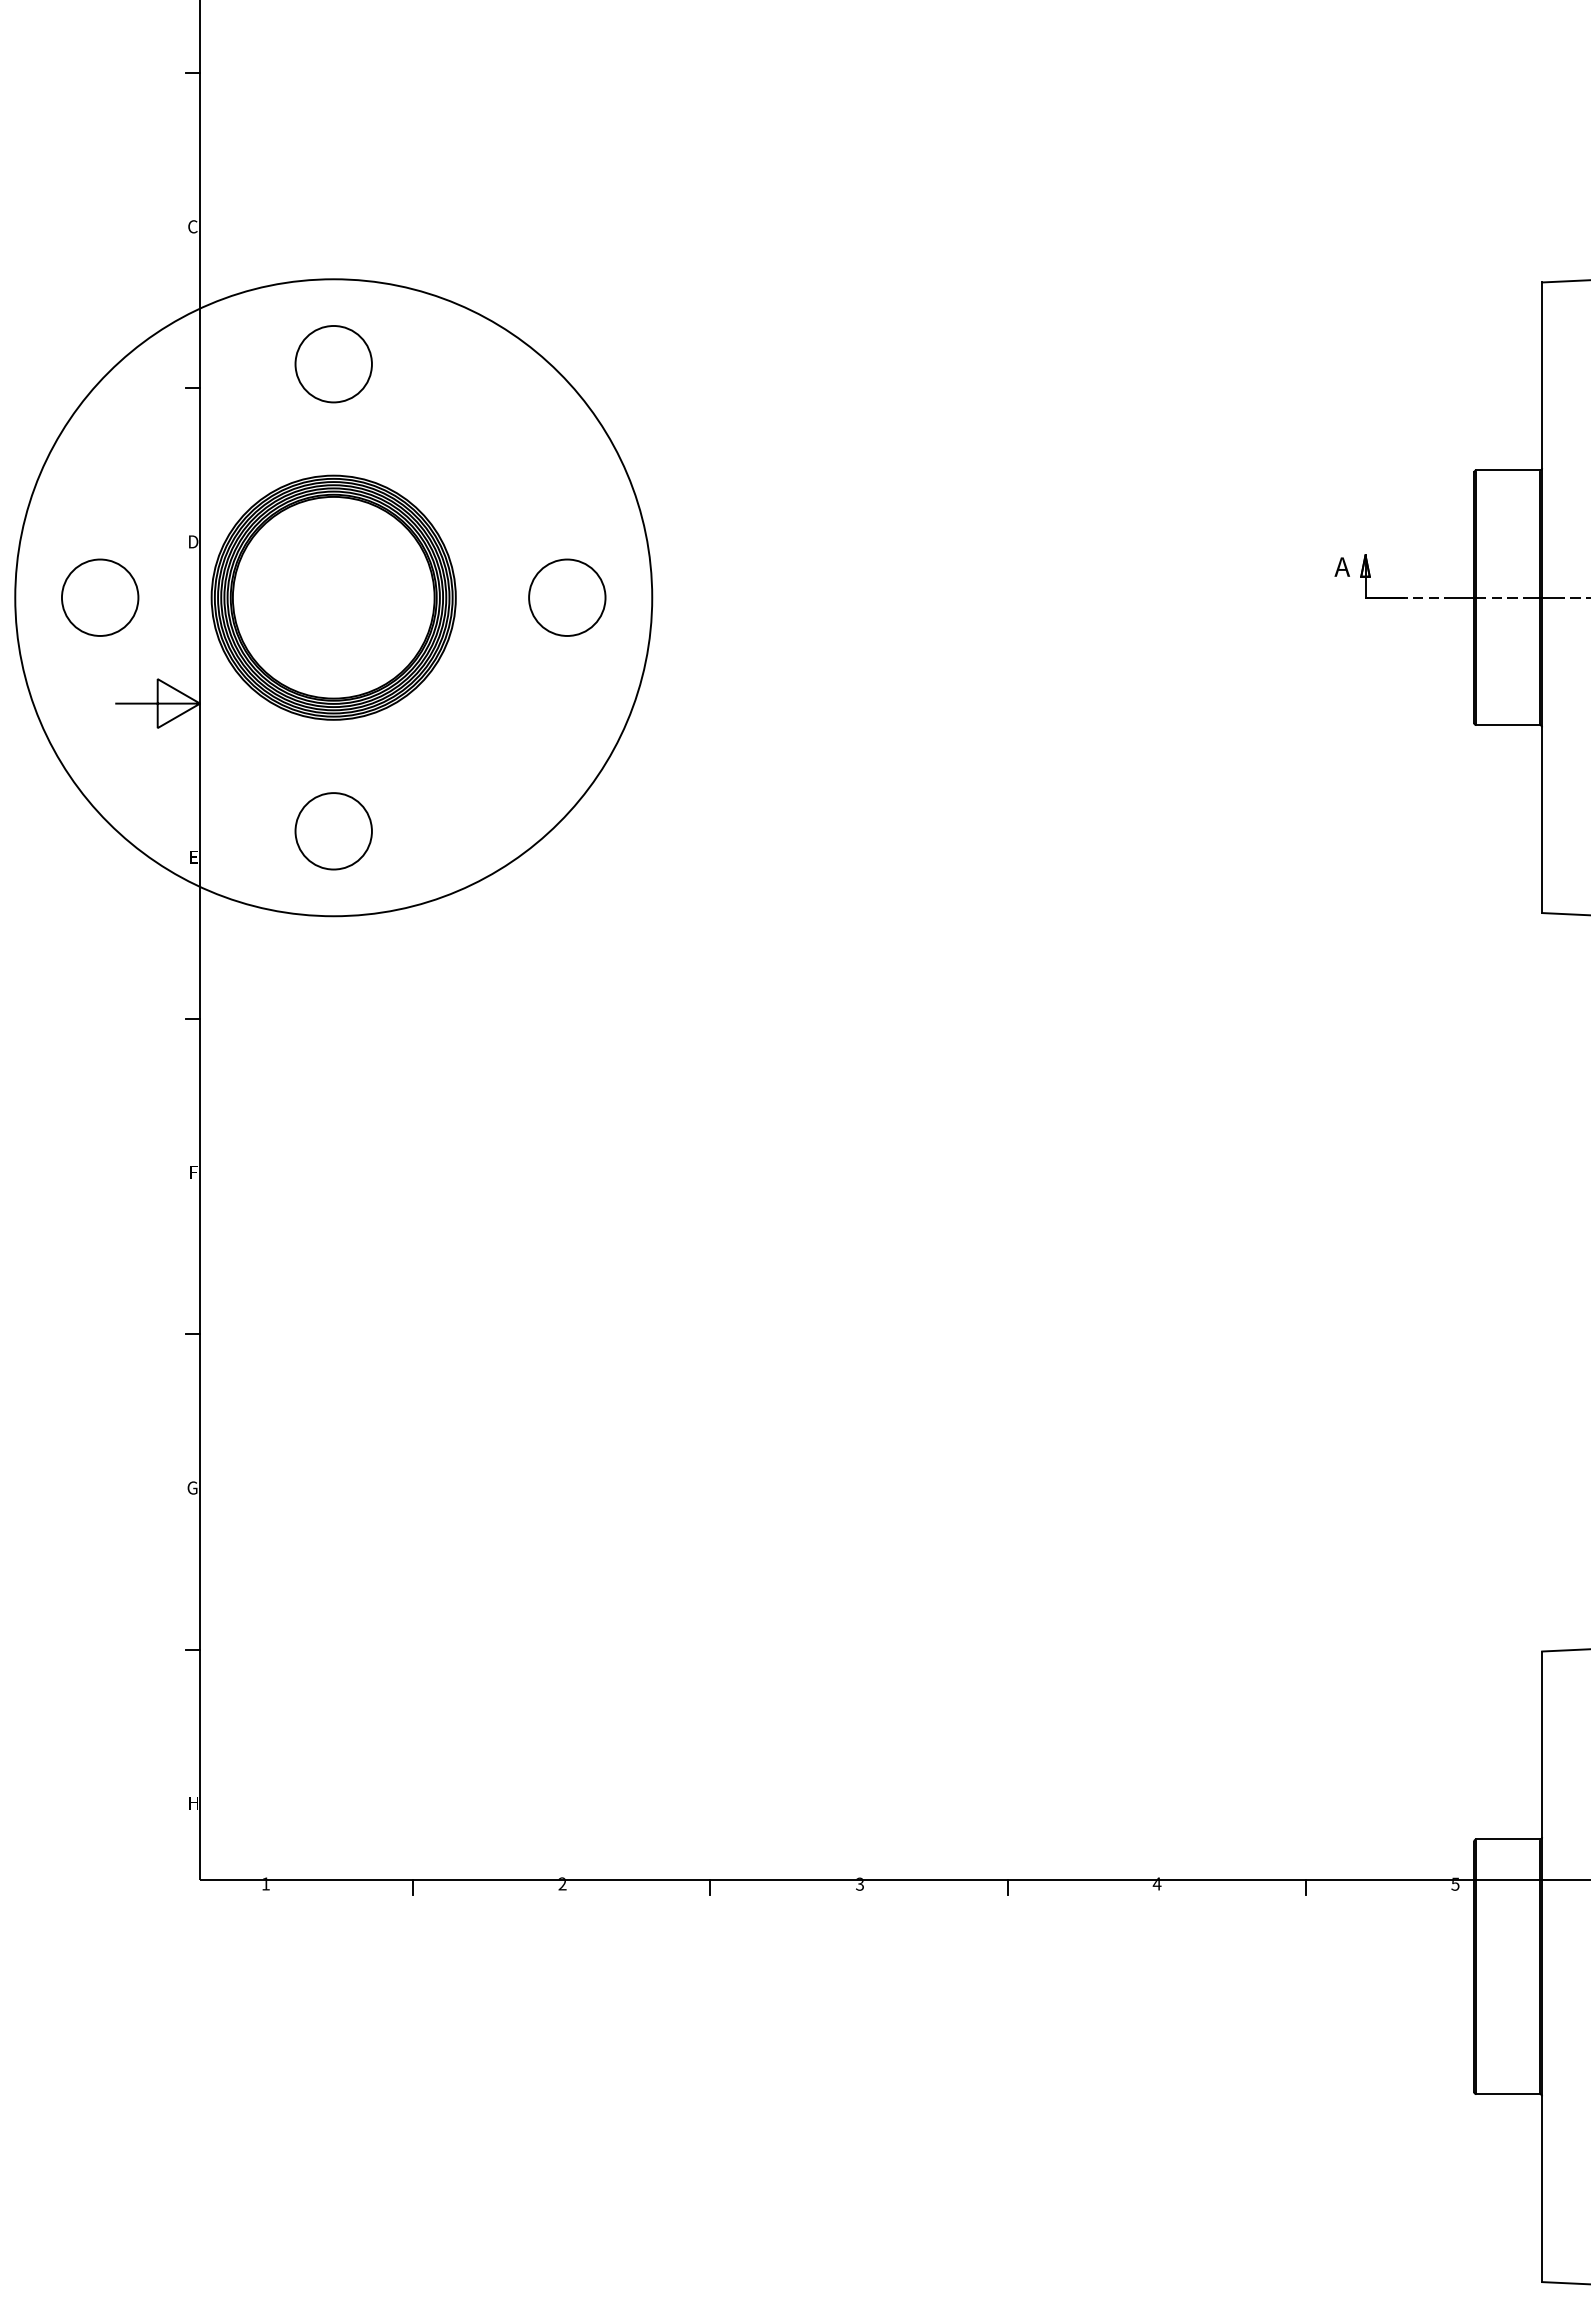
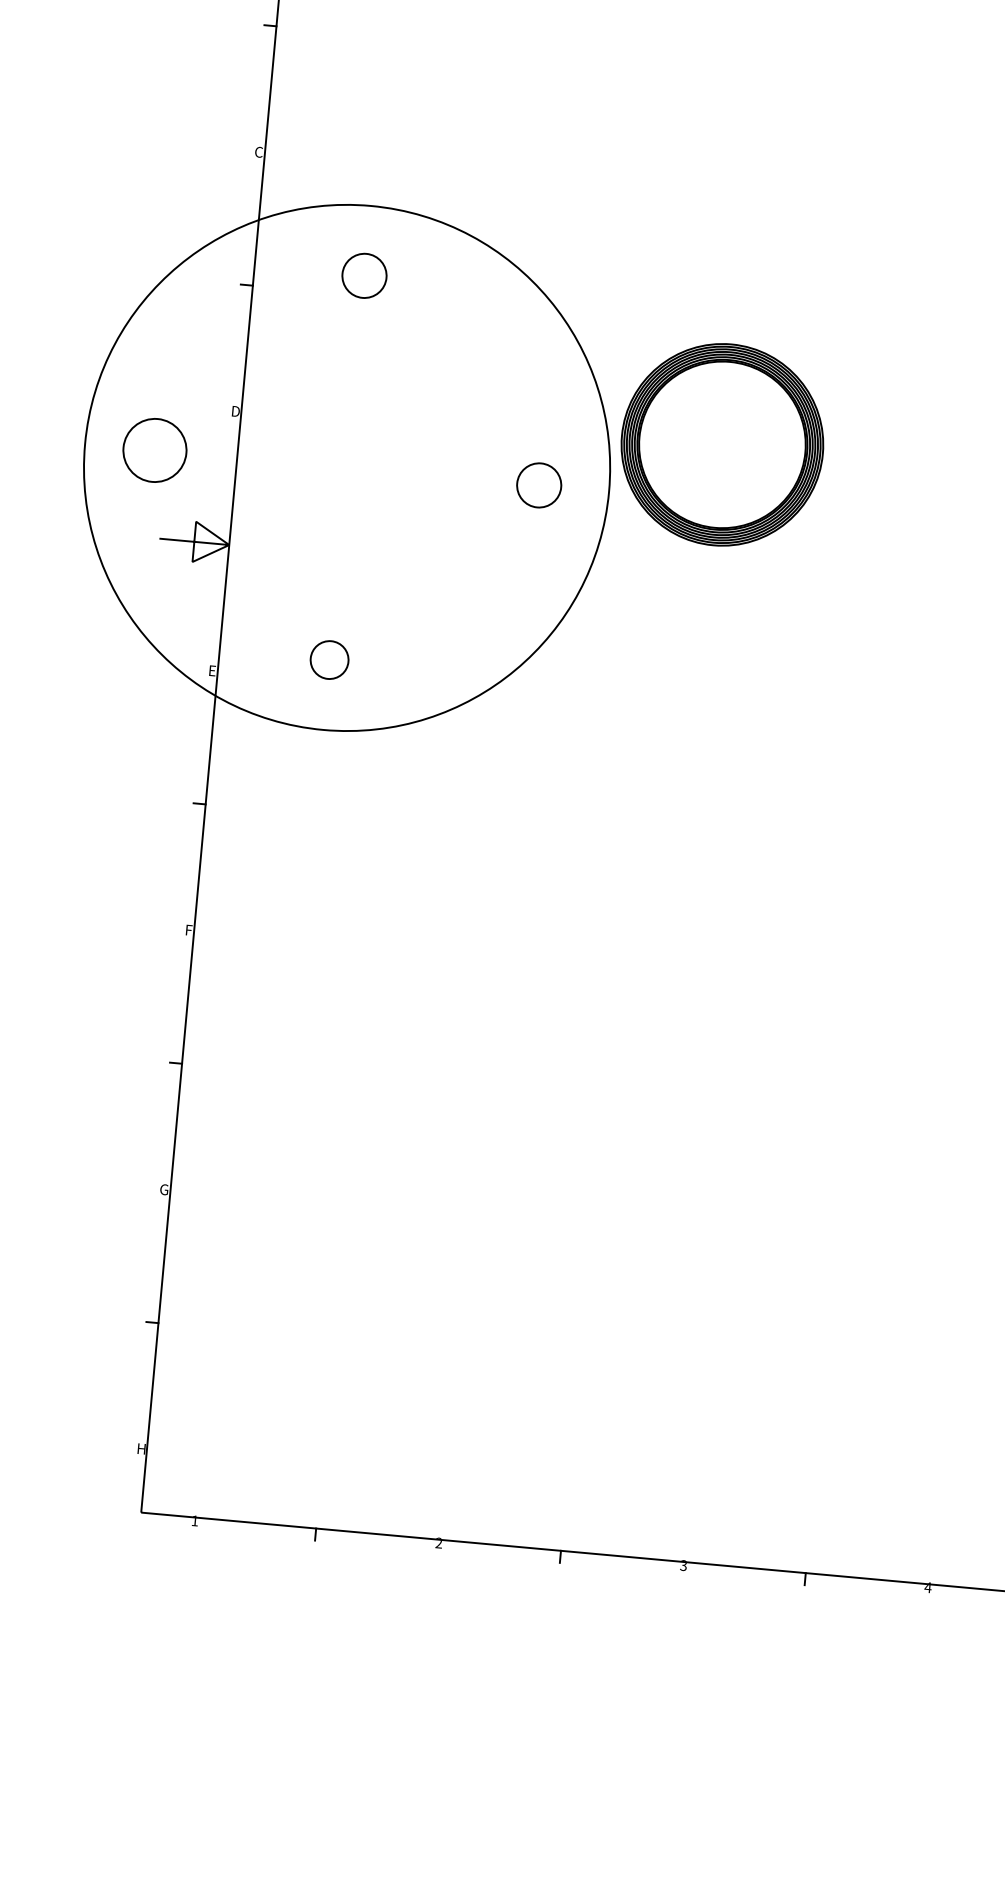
circle: (333, 364) -> (364, 276), size x0.7
part: (333, 597) -> (722, 444), moved
circle: (567, 597) -> (539, 485), size x0.7
circle: (333, 831) -> (329, 660), size x0.6

